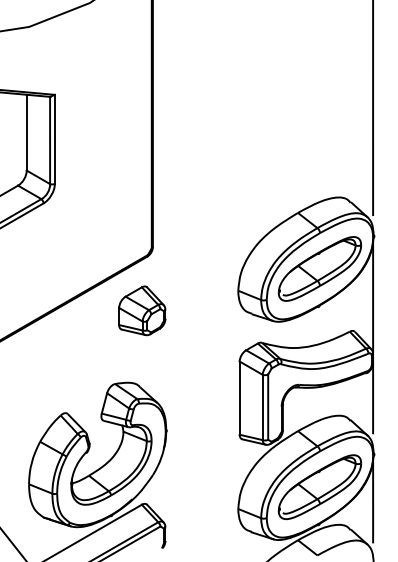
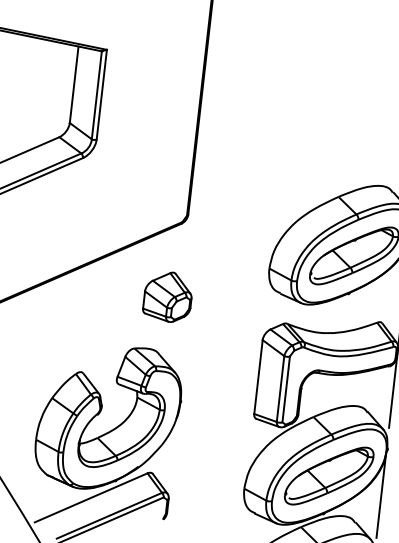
part: (142, 310) -> (168, 296), moved

